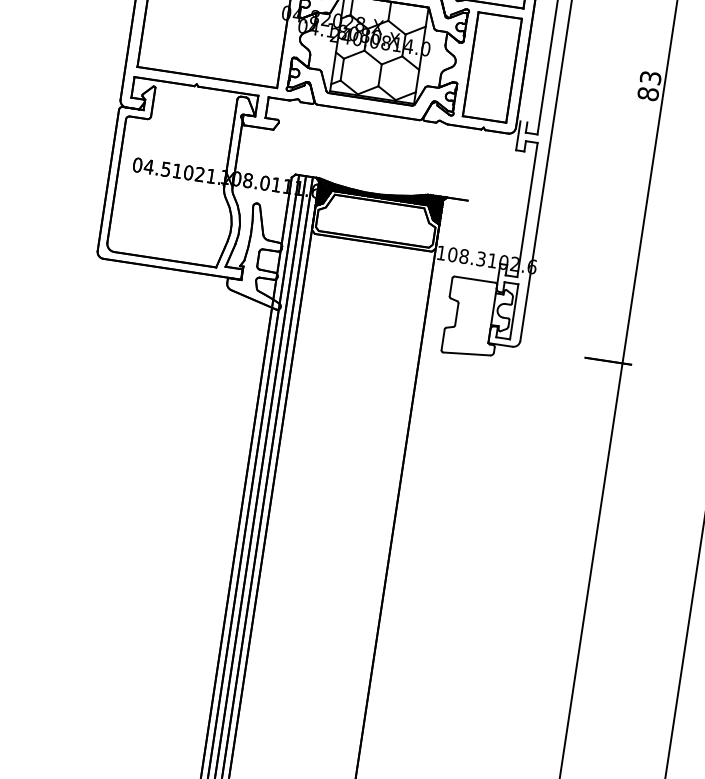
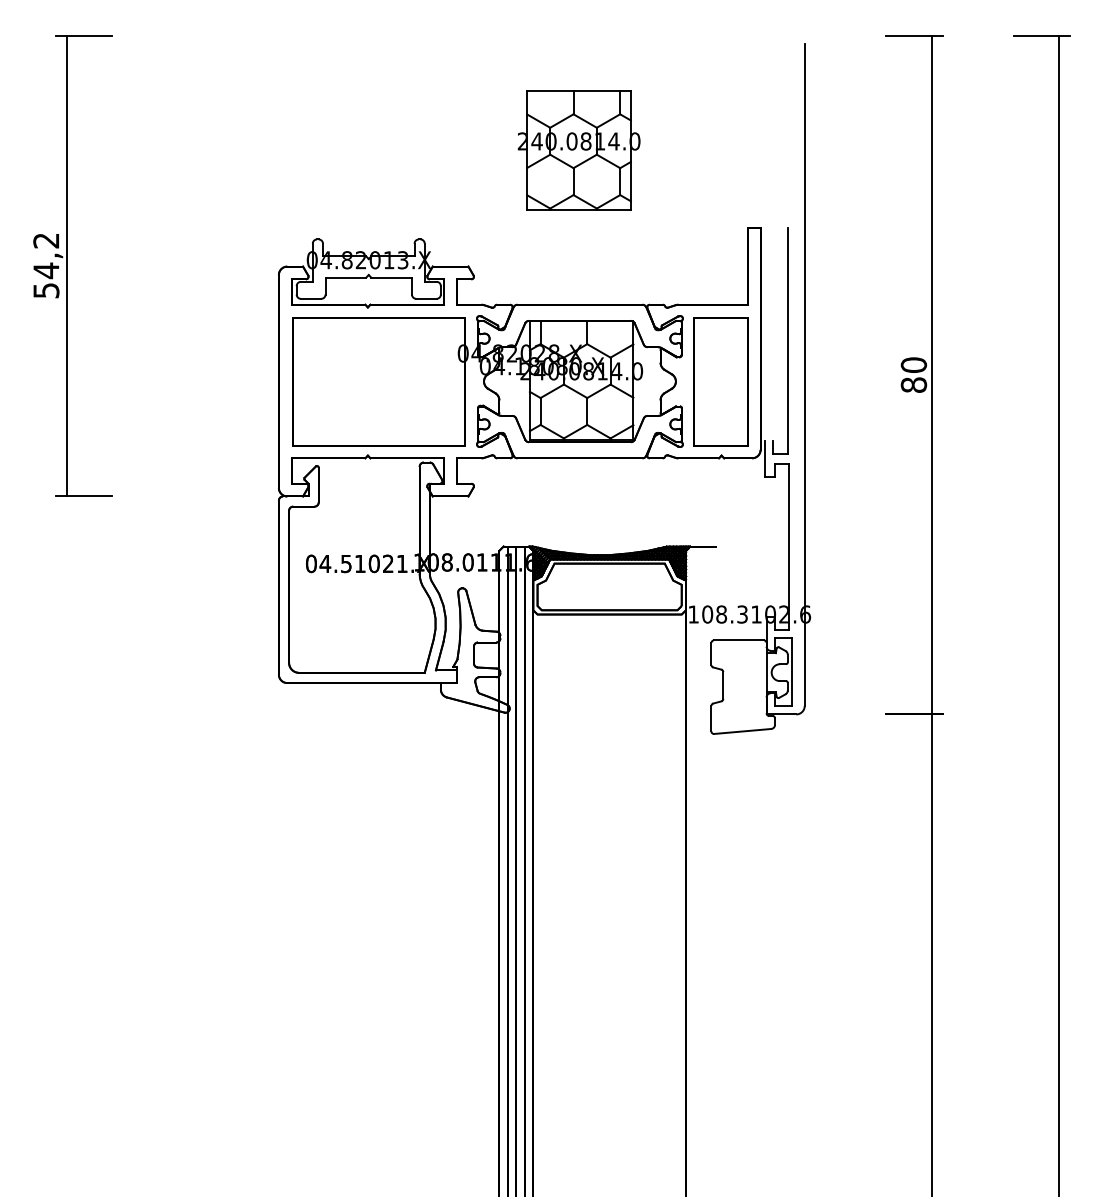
text: (650, 77) -> (913, 364), 83 -> 80

